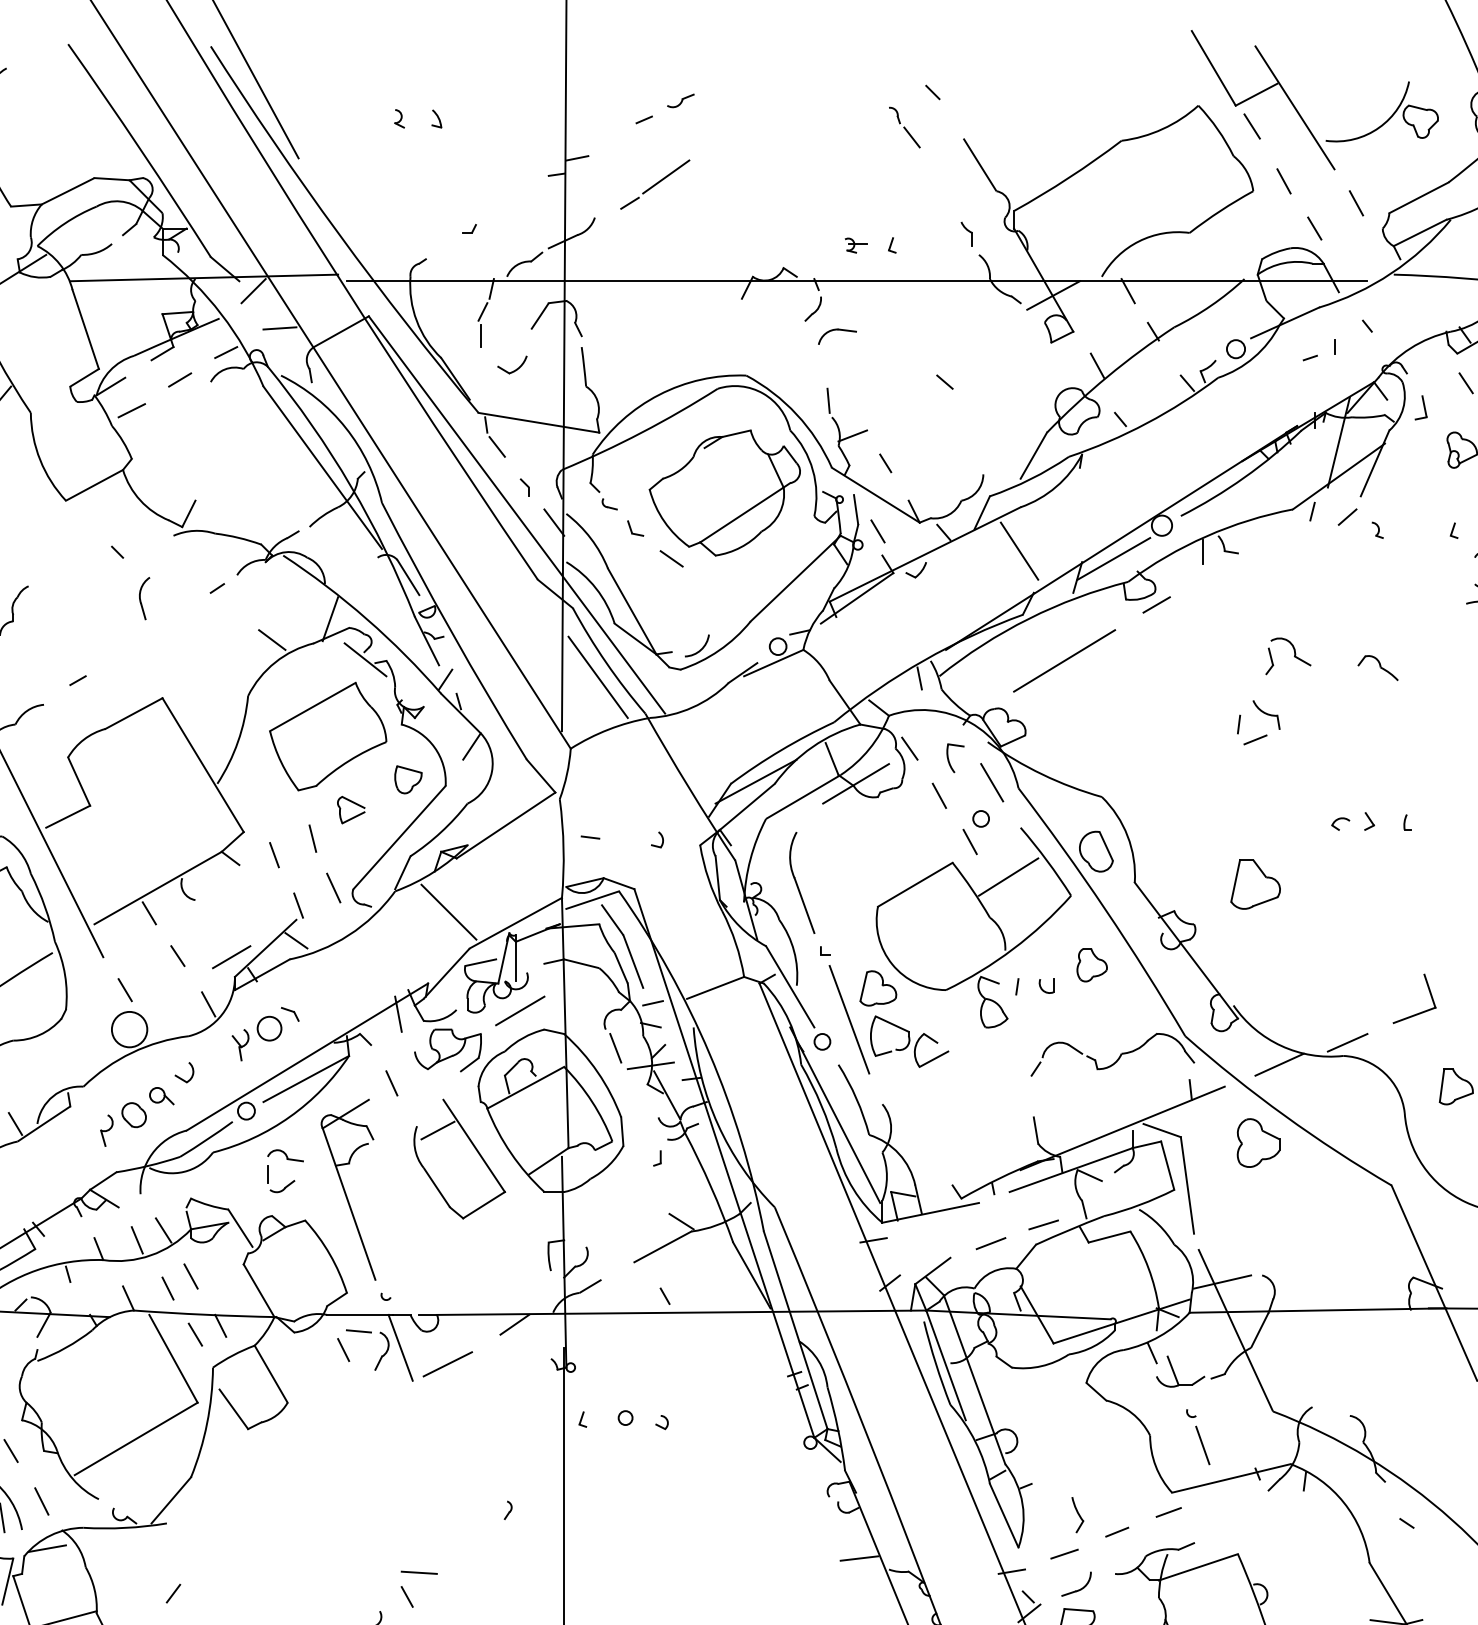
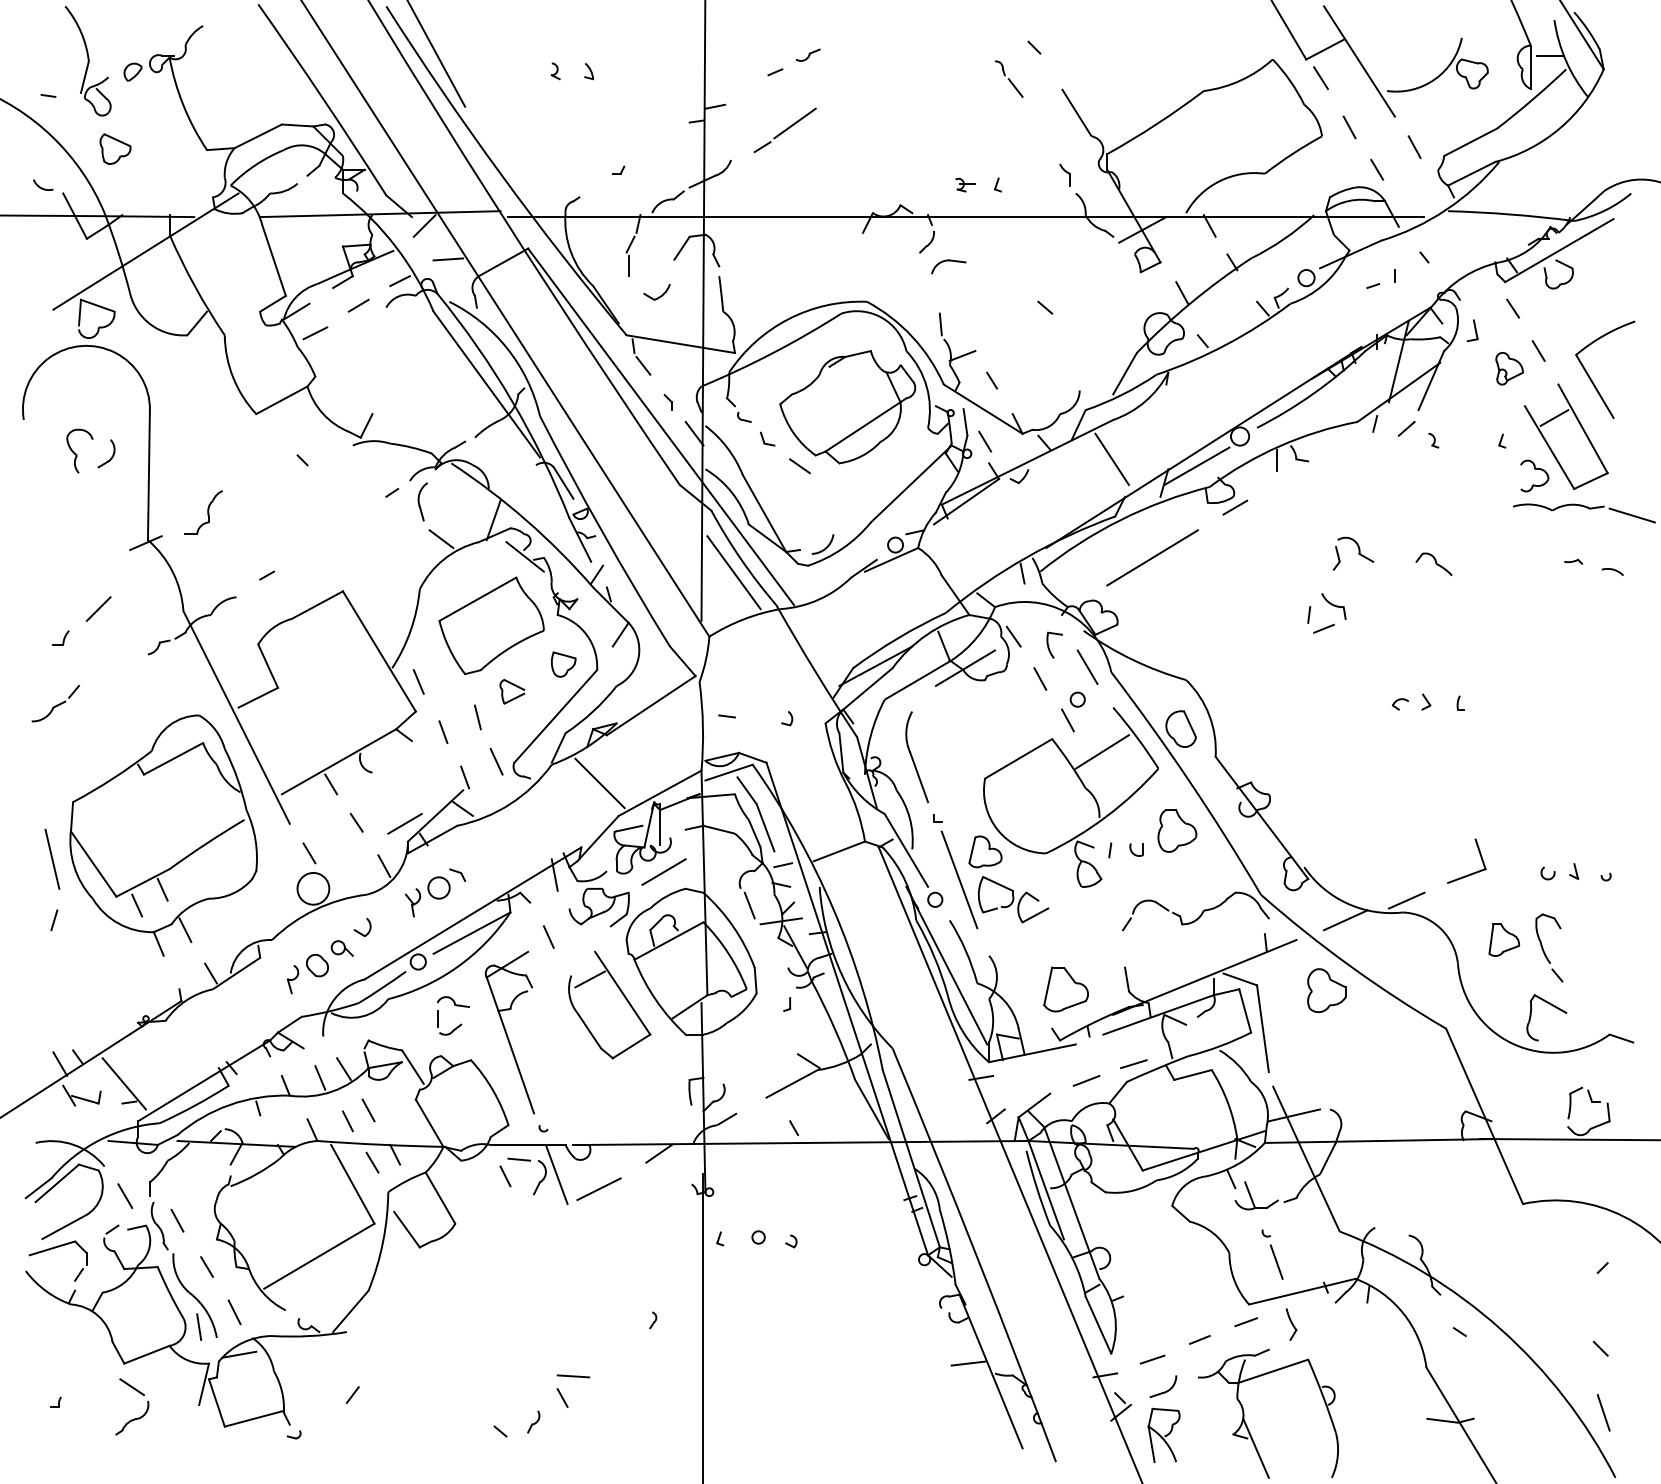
part: (144, 598) -> (422, 501), moved
line: (246, 798) -> (418, 681), added
part: (1254, 884) -> (1065, 989), moved
part: (1092, 964) -> (1177, 830), size x1.43
part: (1077, 1514) -> (1291, 1324), moved

